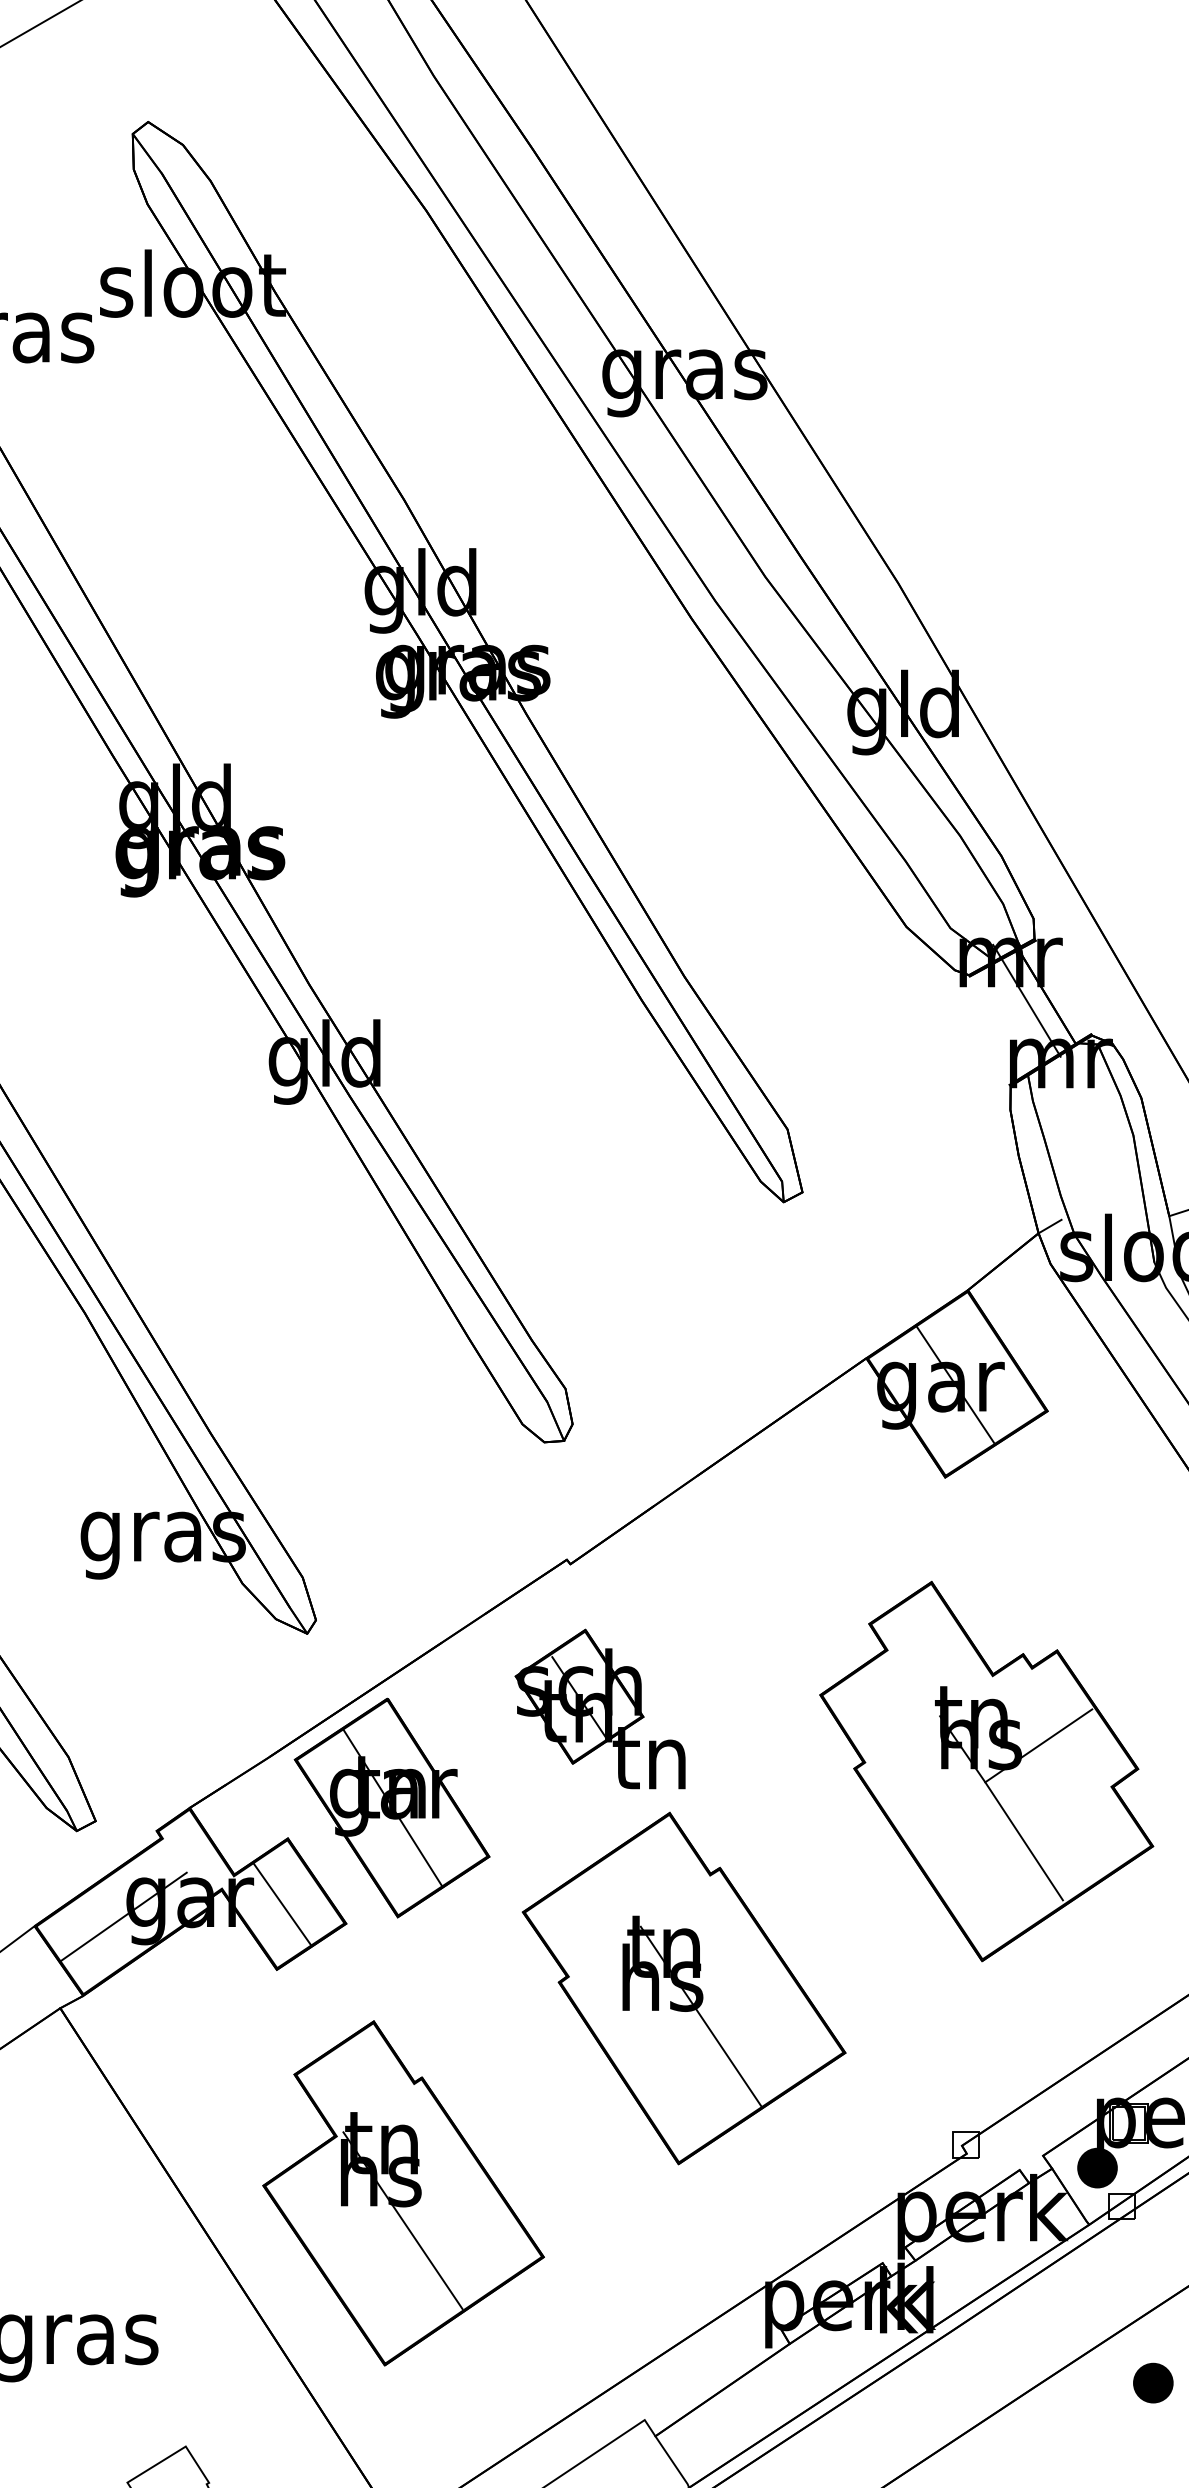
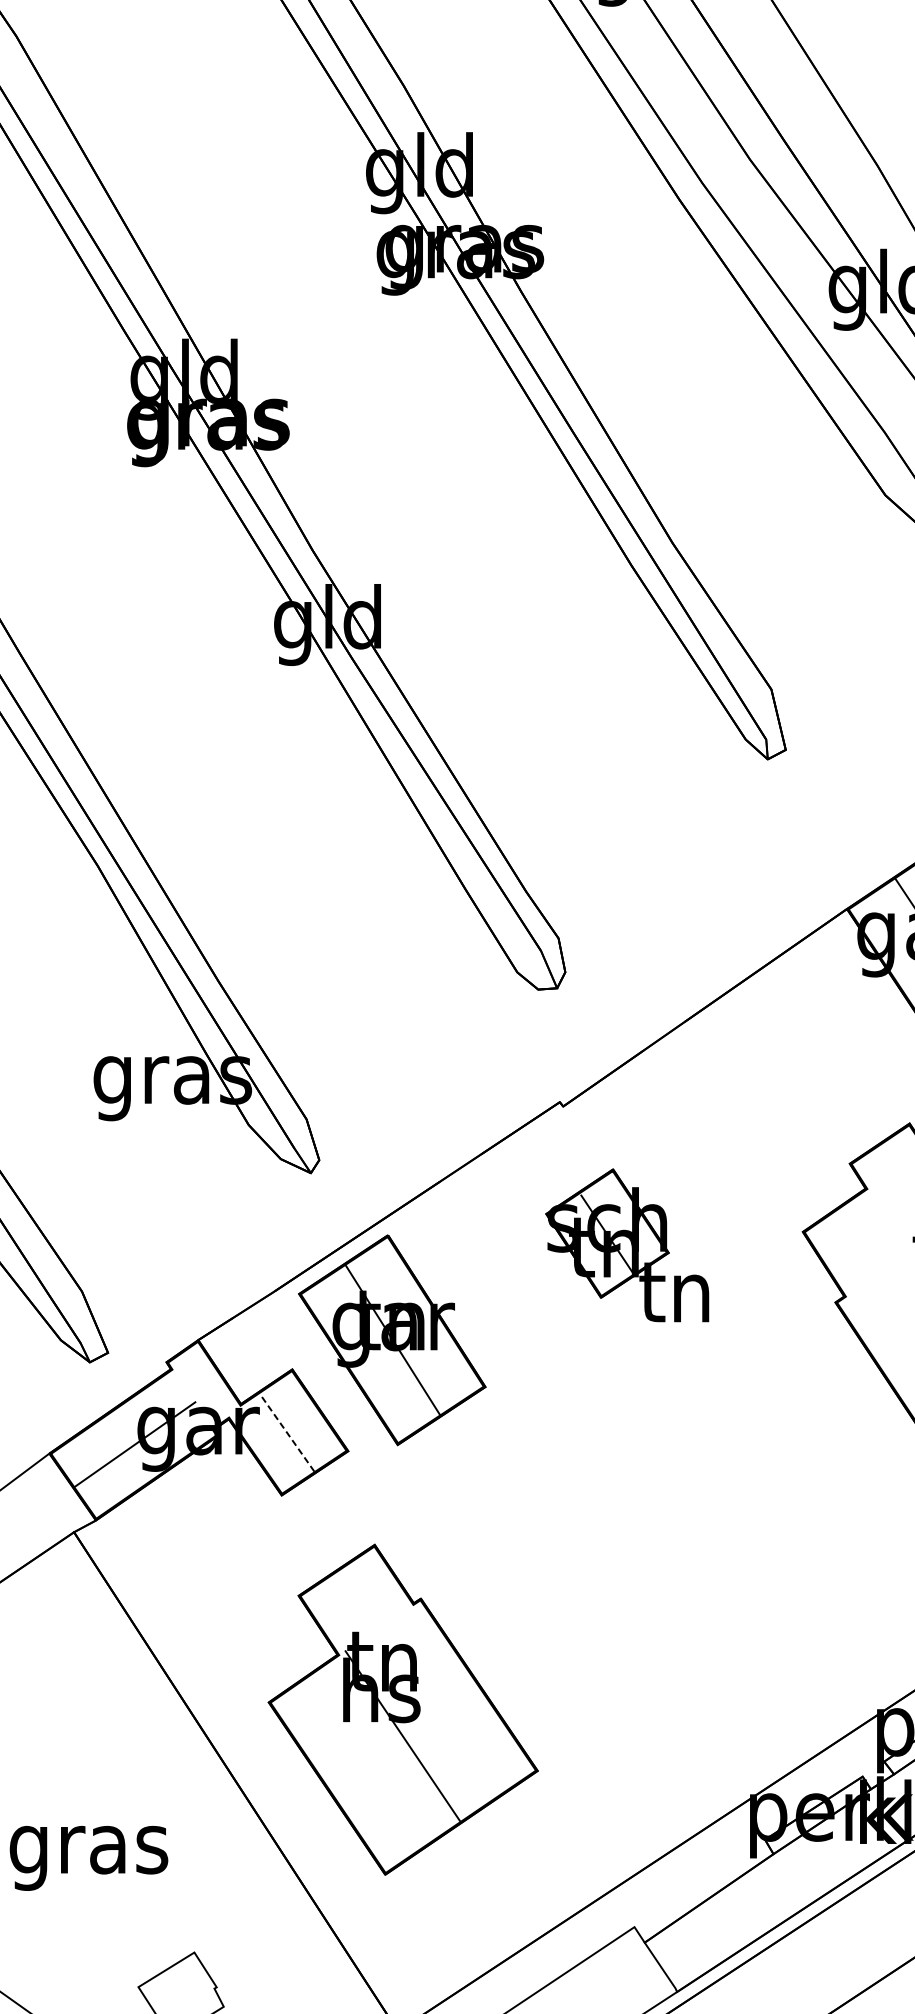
part: (599, 1708) -> (626, 1244), moved
line: (282, 1904) -> (287, 1432), solid -> dashed
part: (683, 1988) -> (671, 1513), removed

